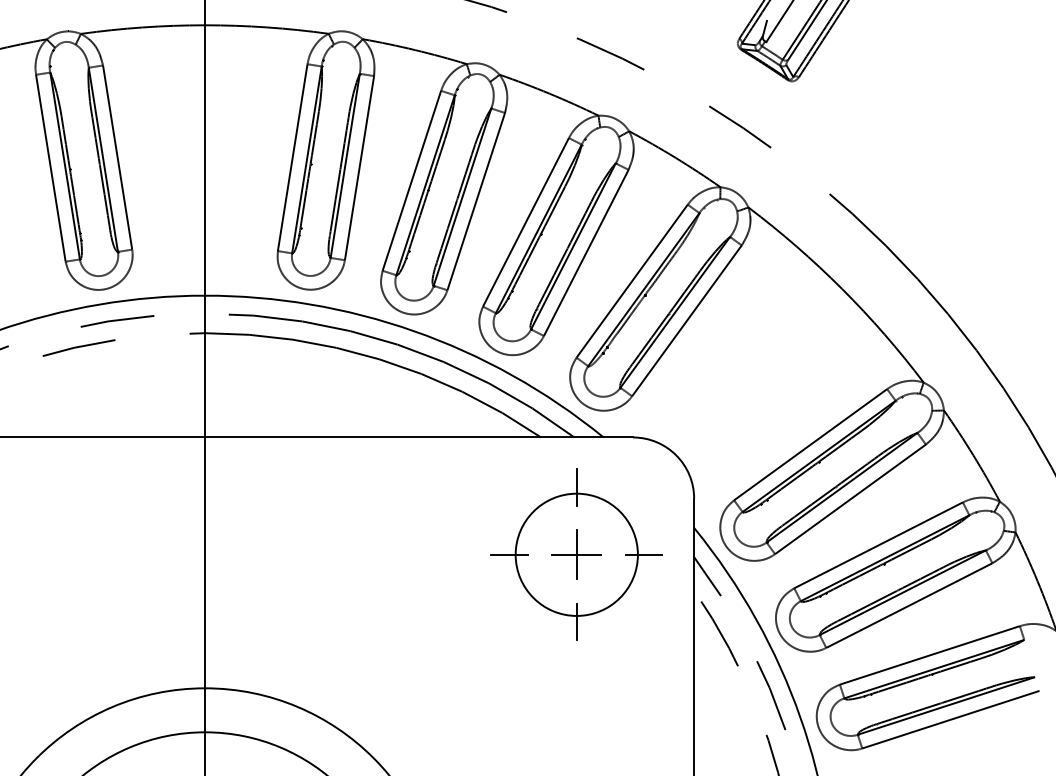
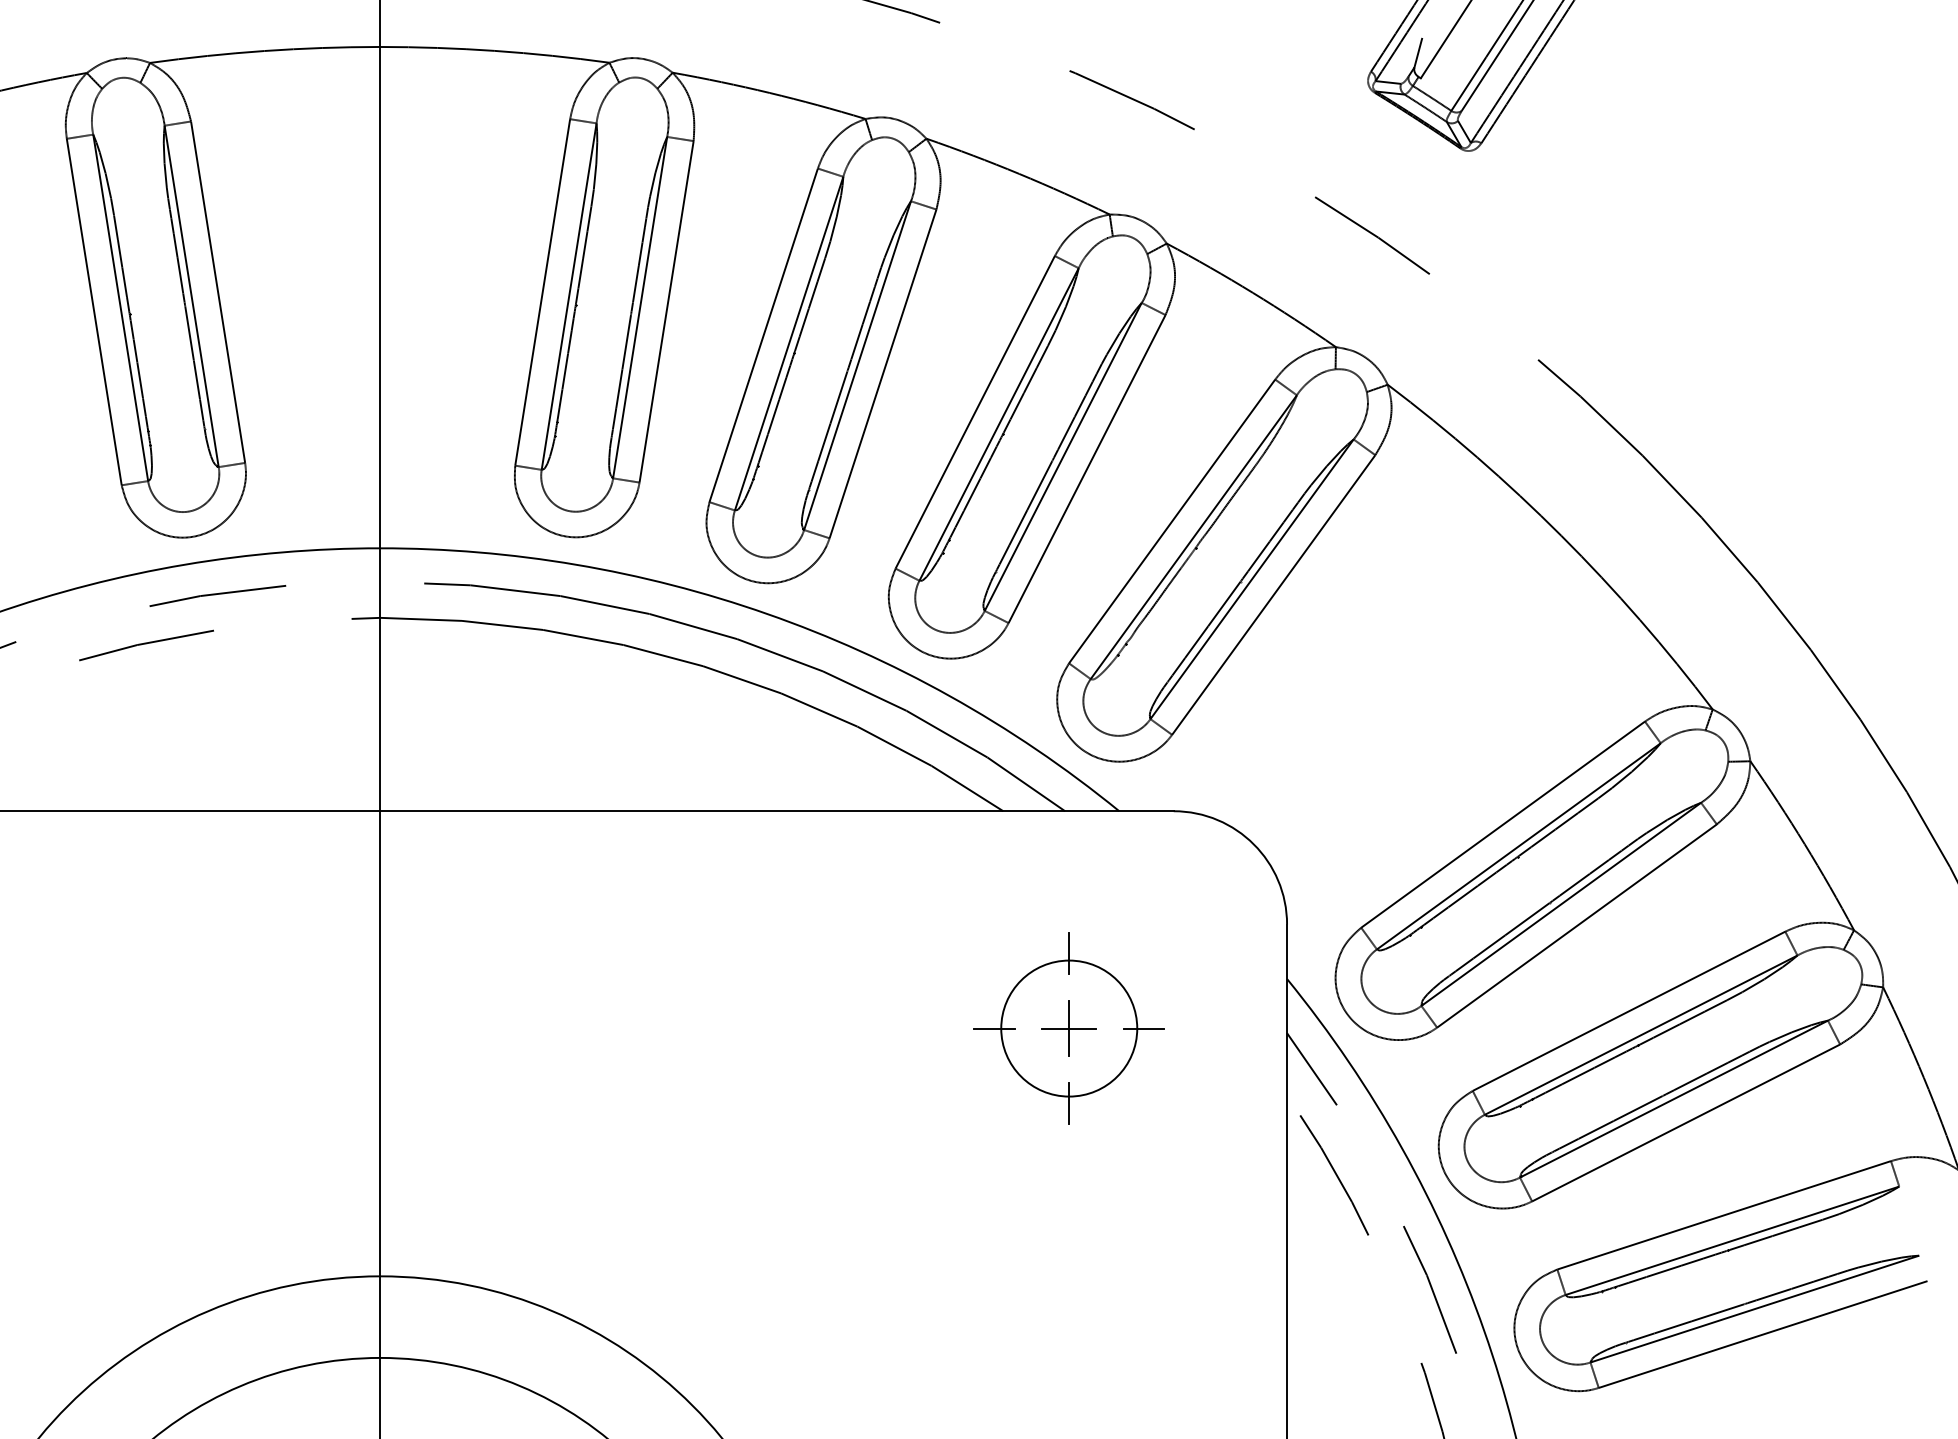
part: (576, 554) -> (1068, 1028), size x0.6

